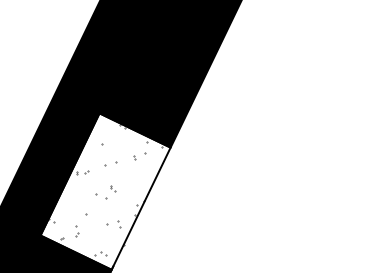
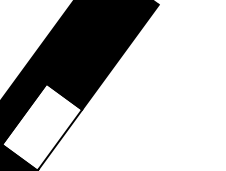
hatch: (106, 190) -> (42, 126), removed

